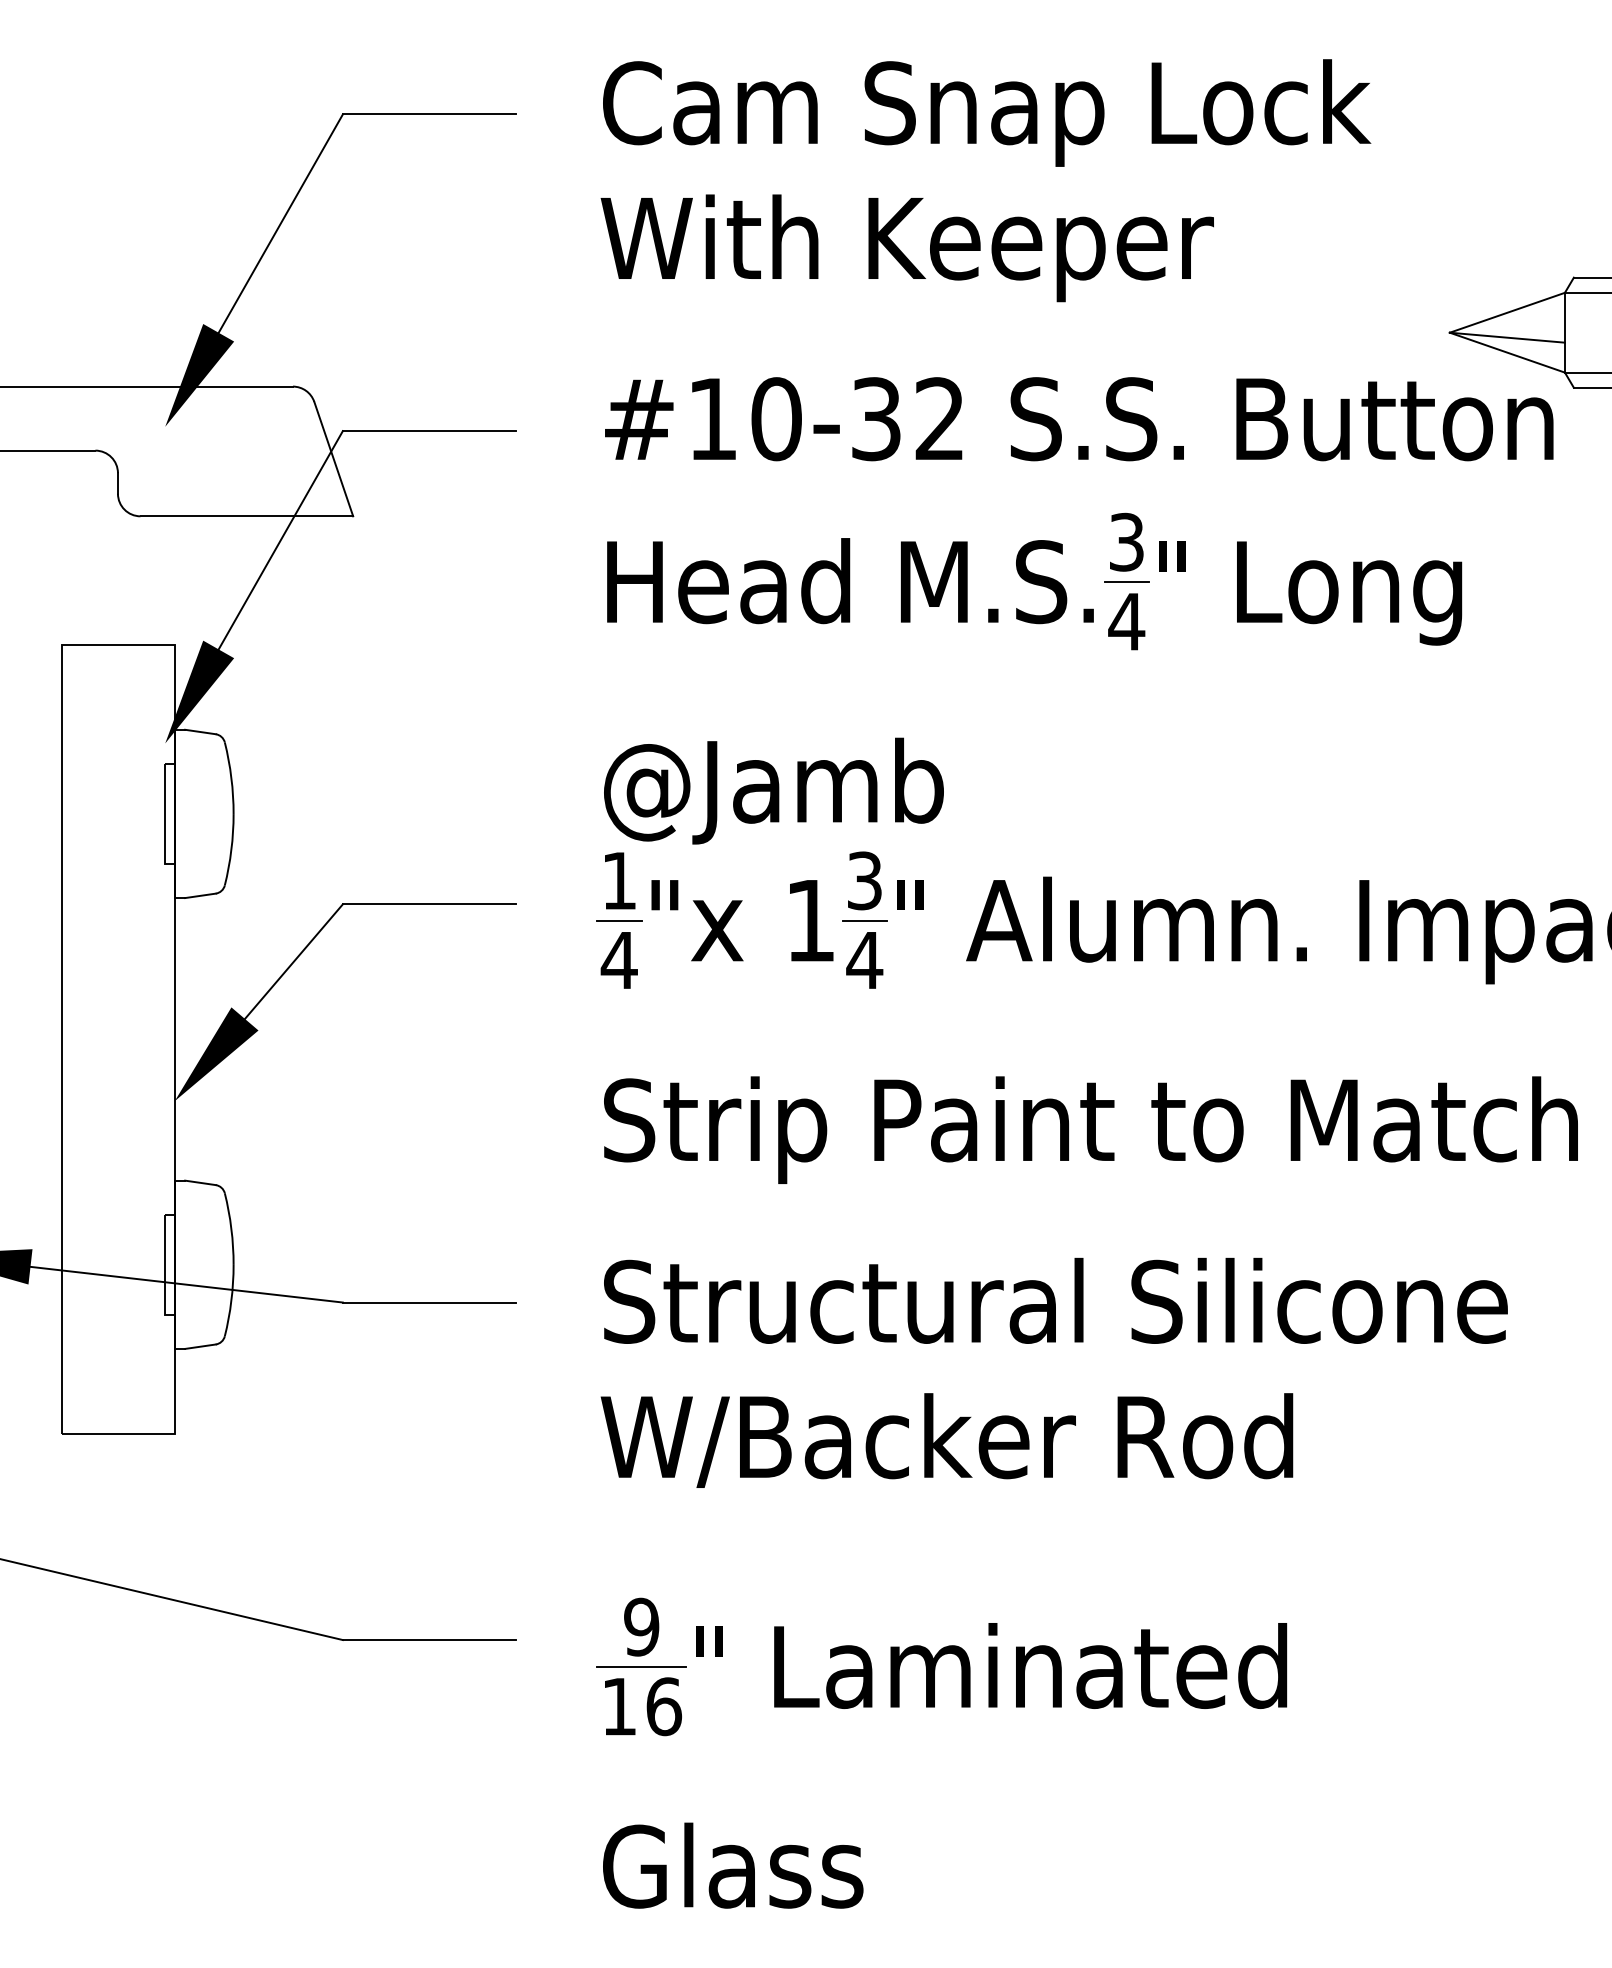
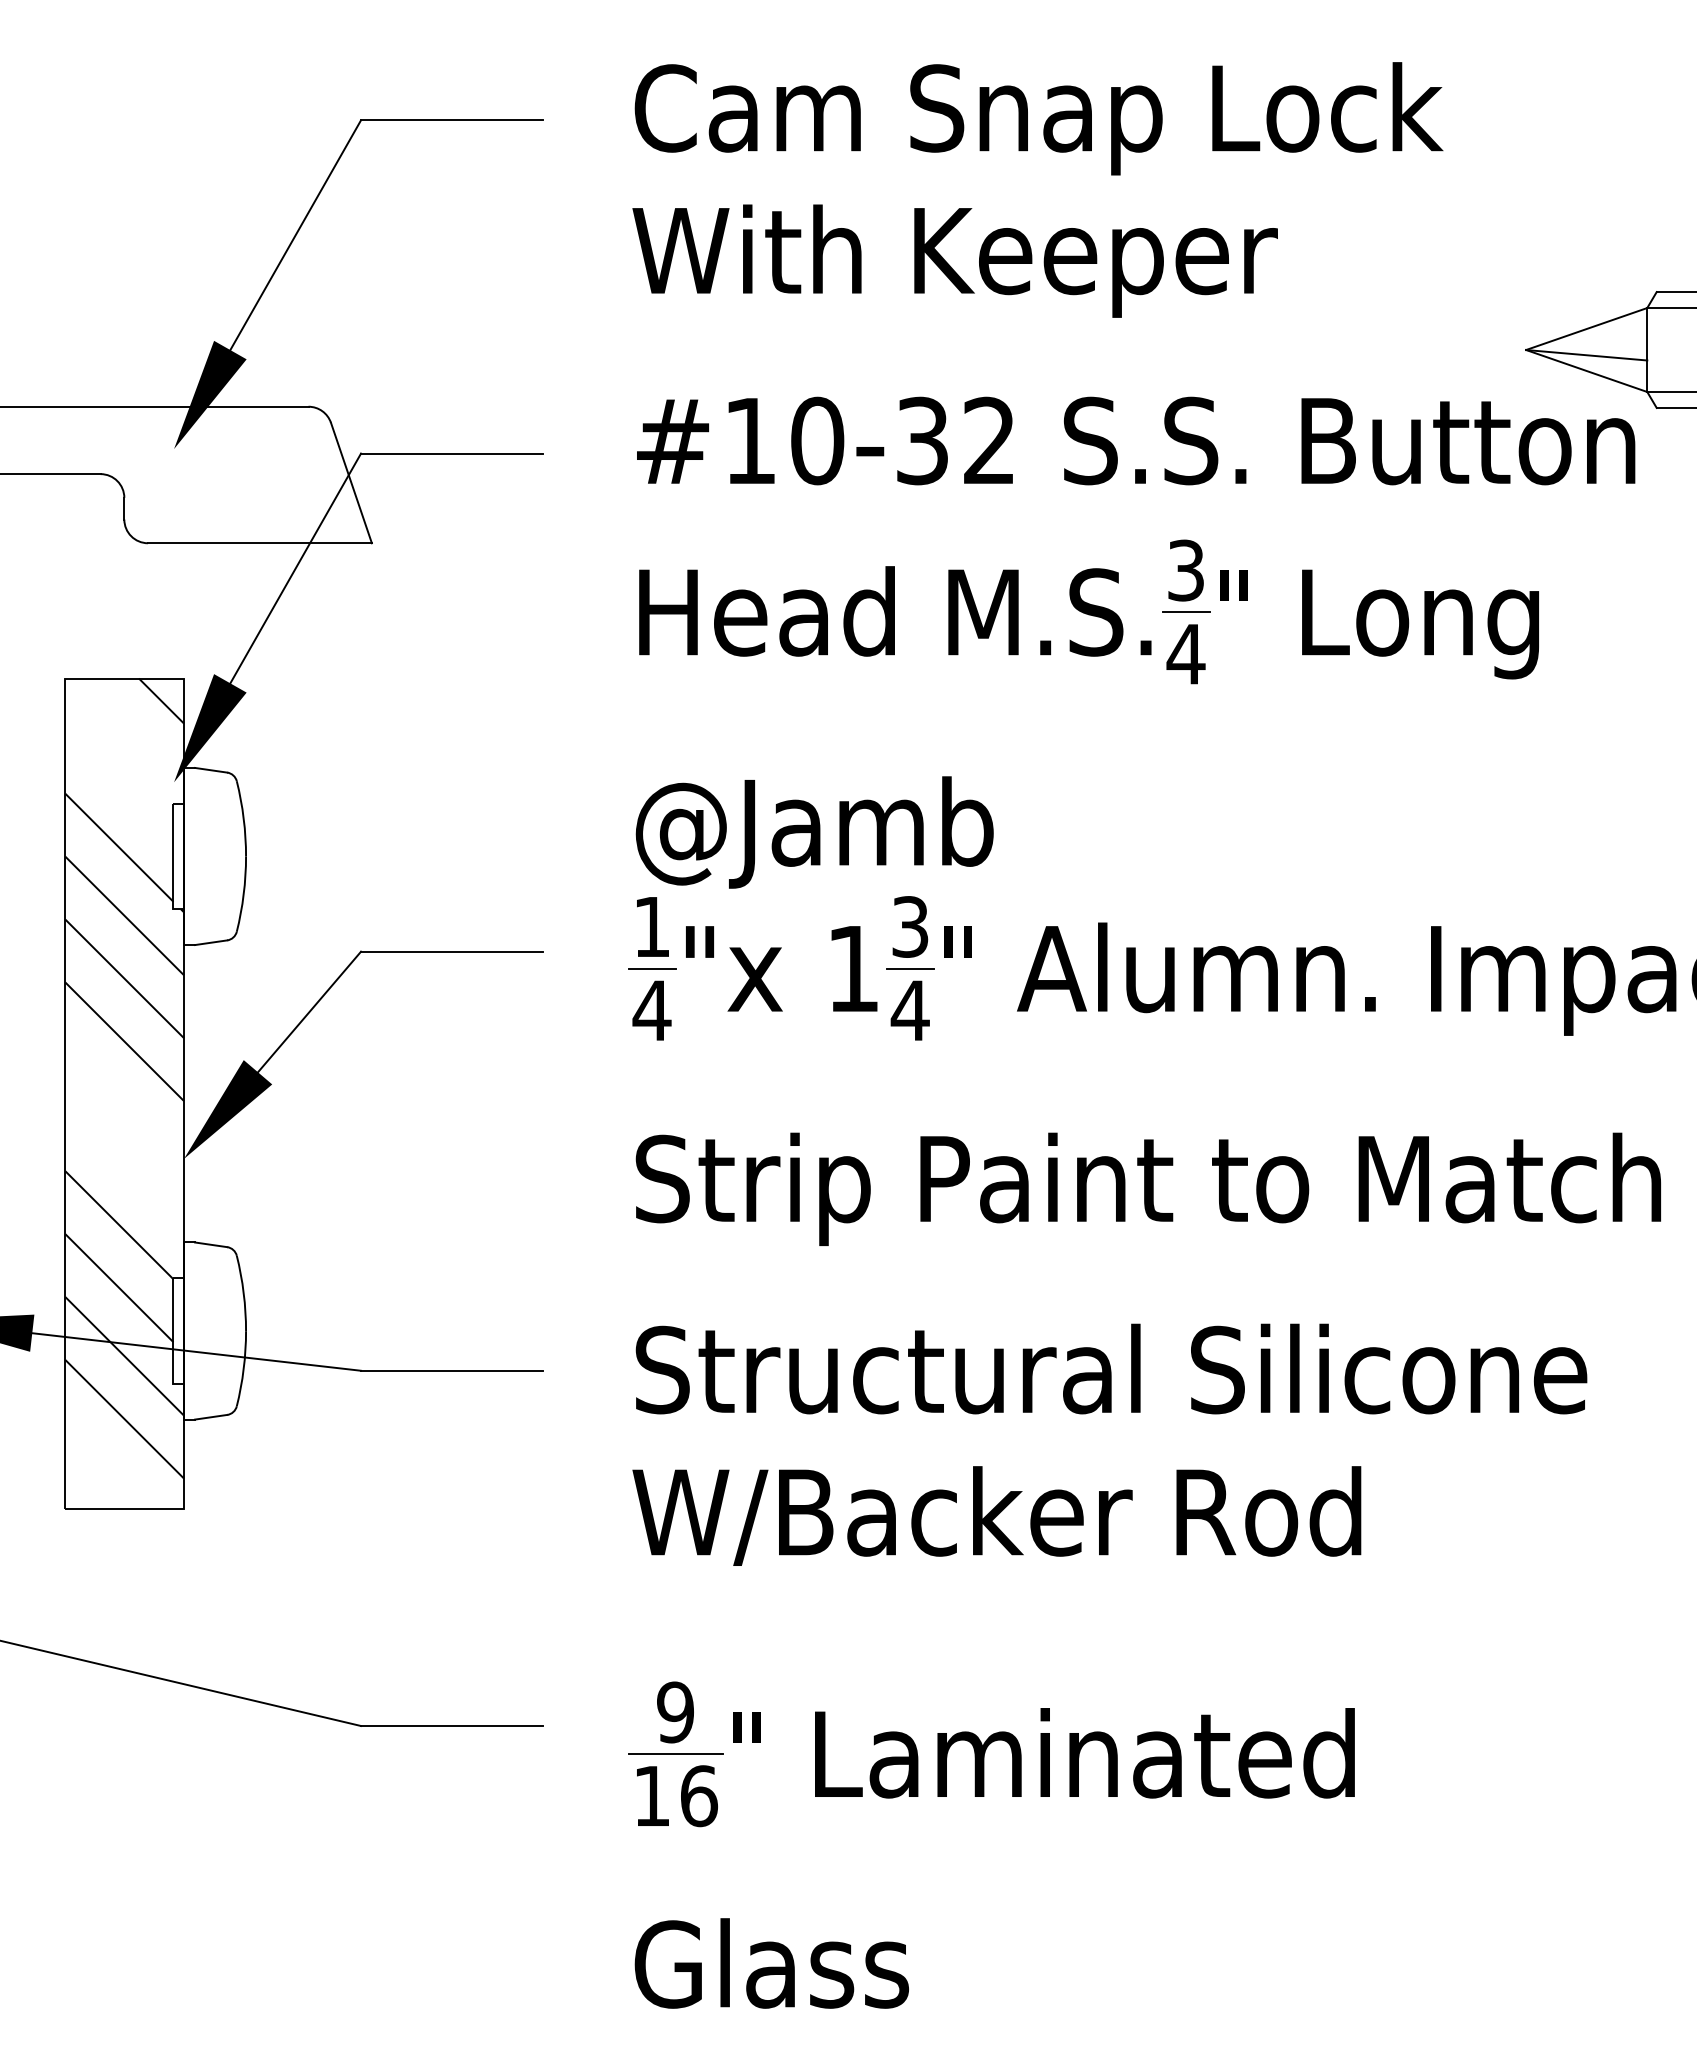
hatch: (118, 1024) -> (124, 1078), added

